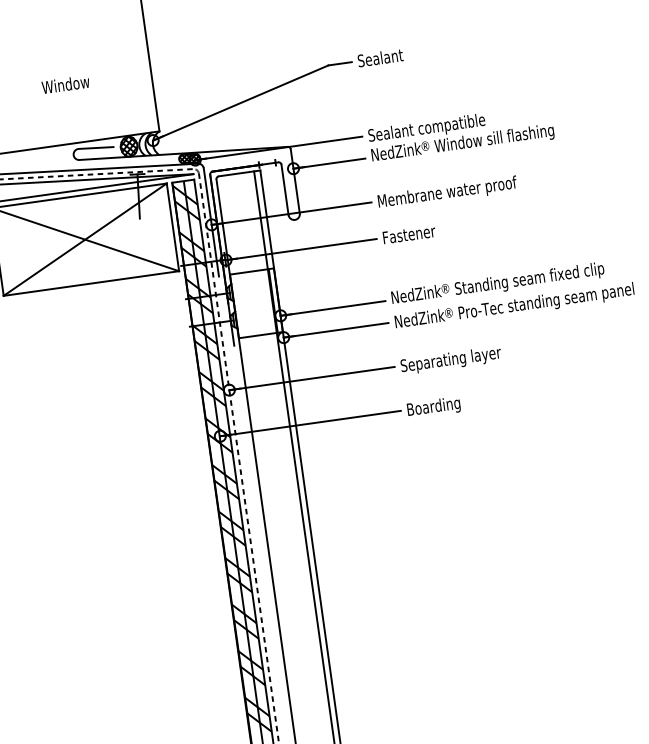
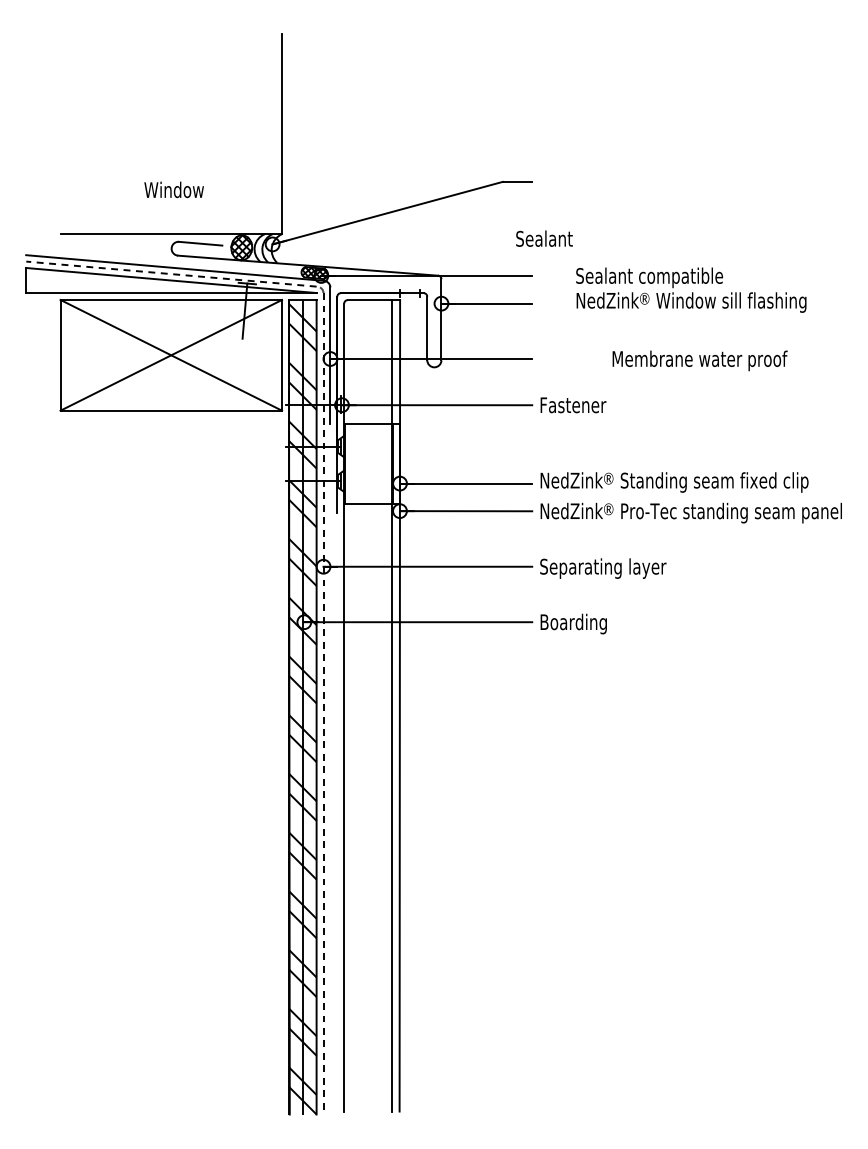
text: (380, 57) -> (544, 238), moved
text: (65, 84) -> (173, 189), moved
text: (461, 133) -> (691, 289), moved
text: (447, 193) -> (699, 360), moved

